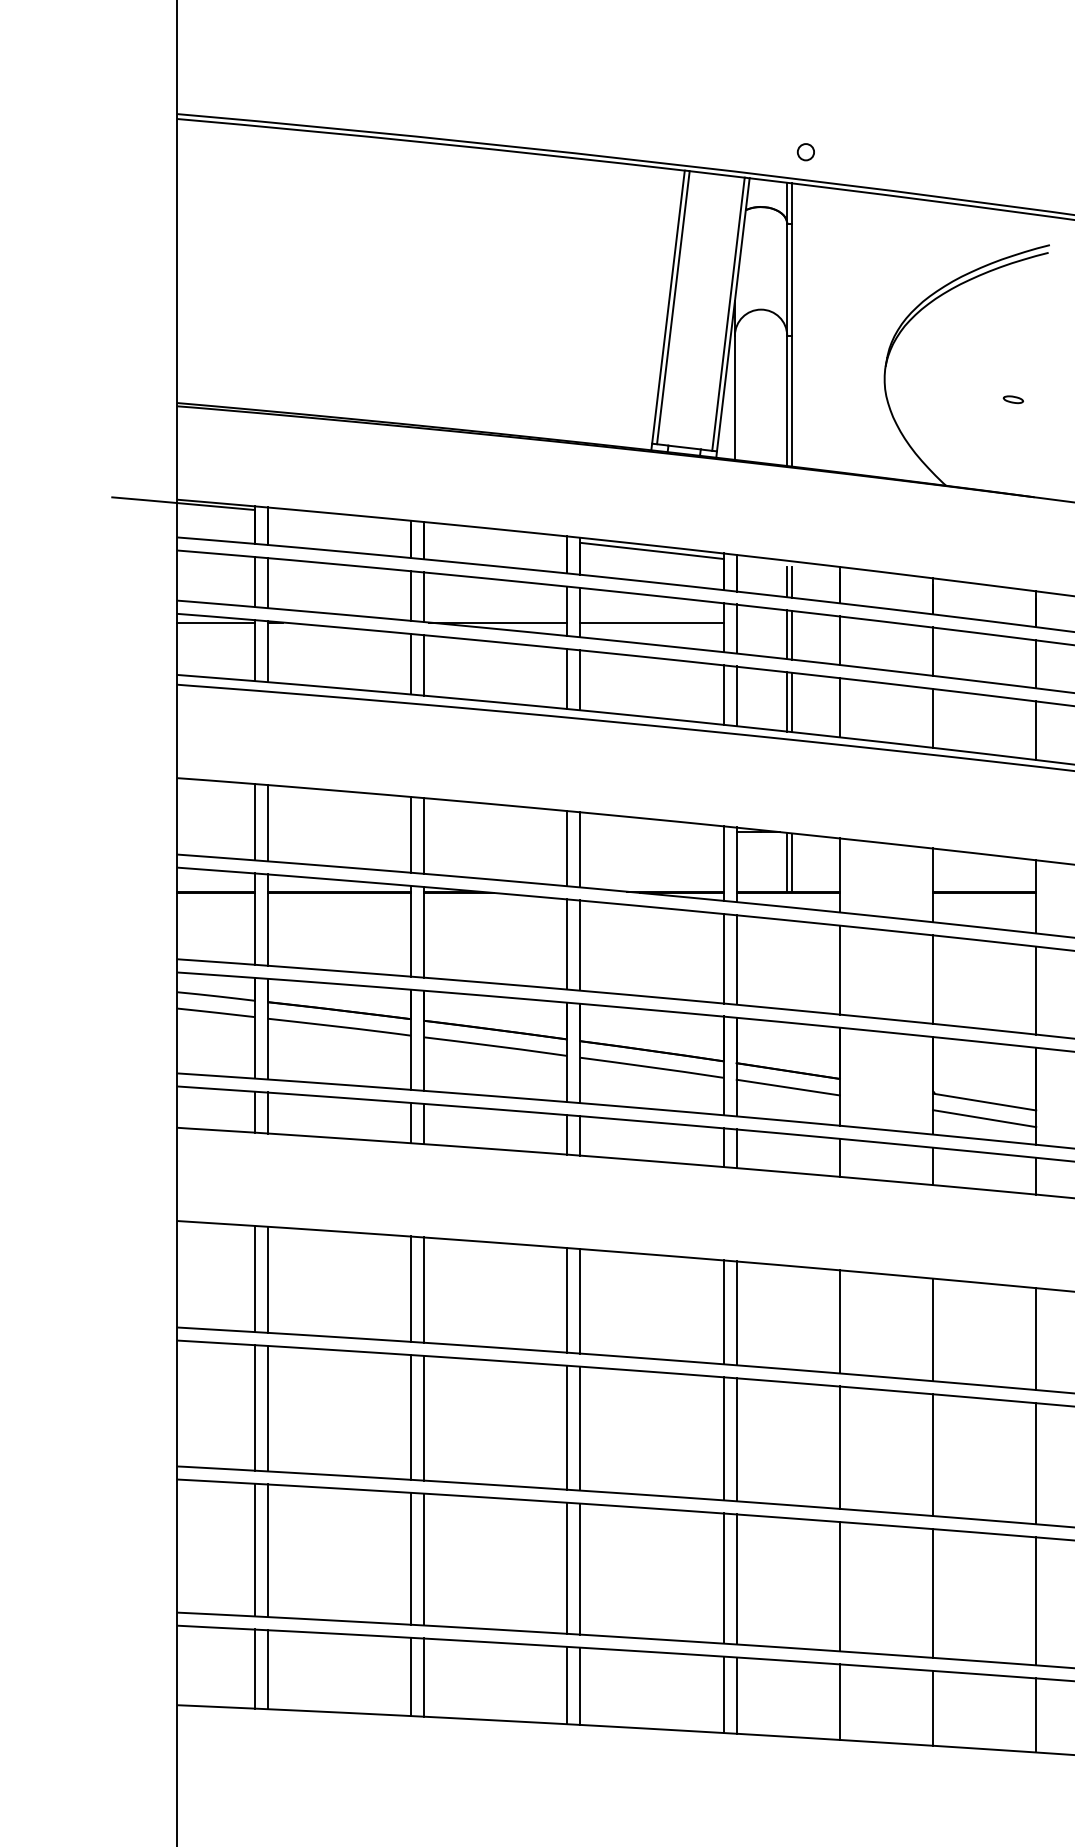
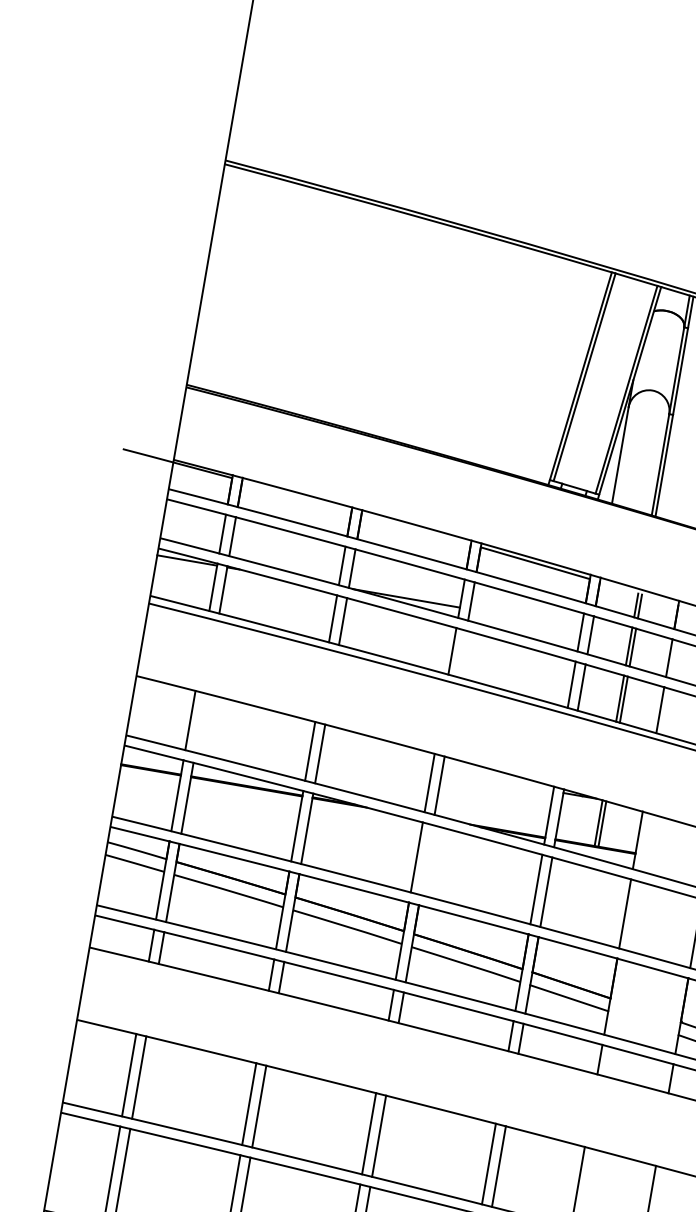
line: (651, 622) -> (525, 618), removed
line: (580, 680) -> (462, 654), removed
line: (267, 822) -> (200, 722), removed
line: (580, 945) -> (426, 860), removed

